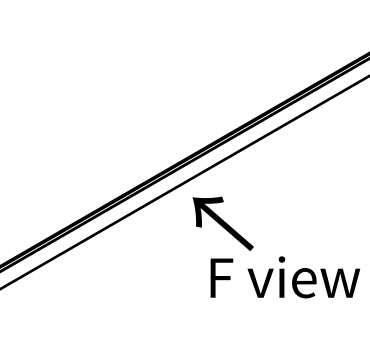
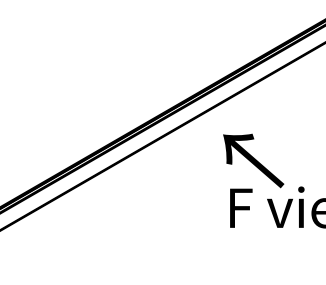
text: (222, 223) -> (252, 160), moved

